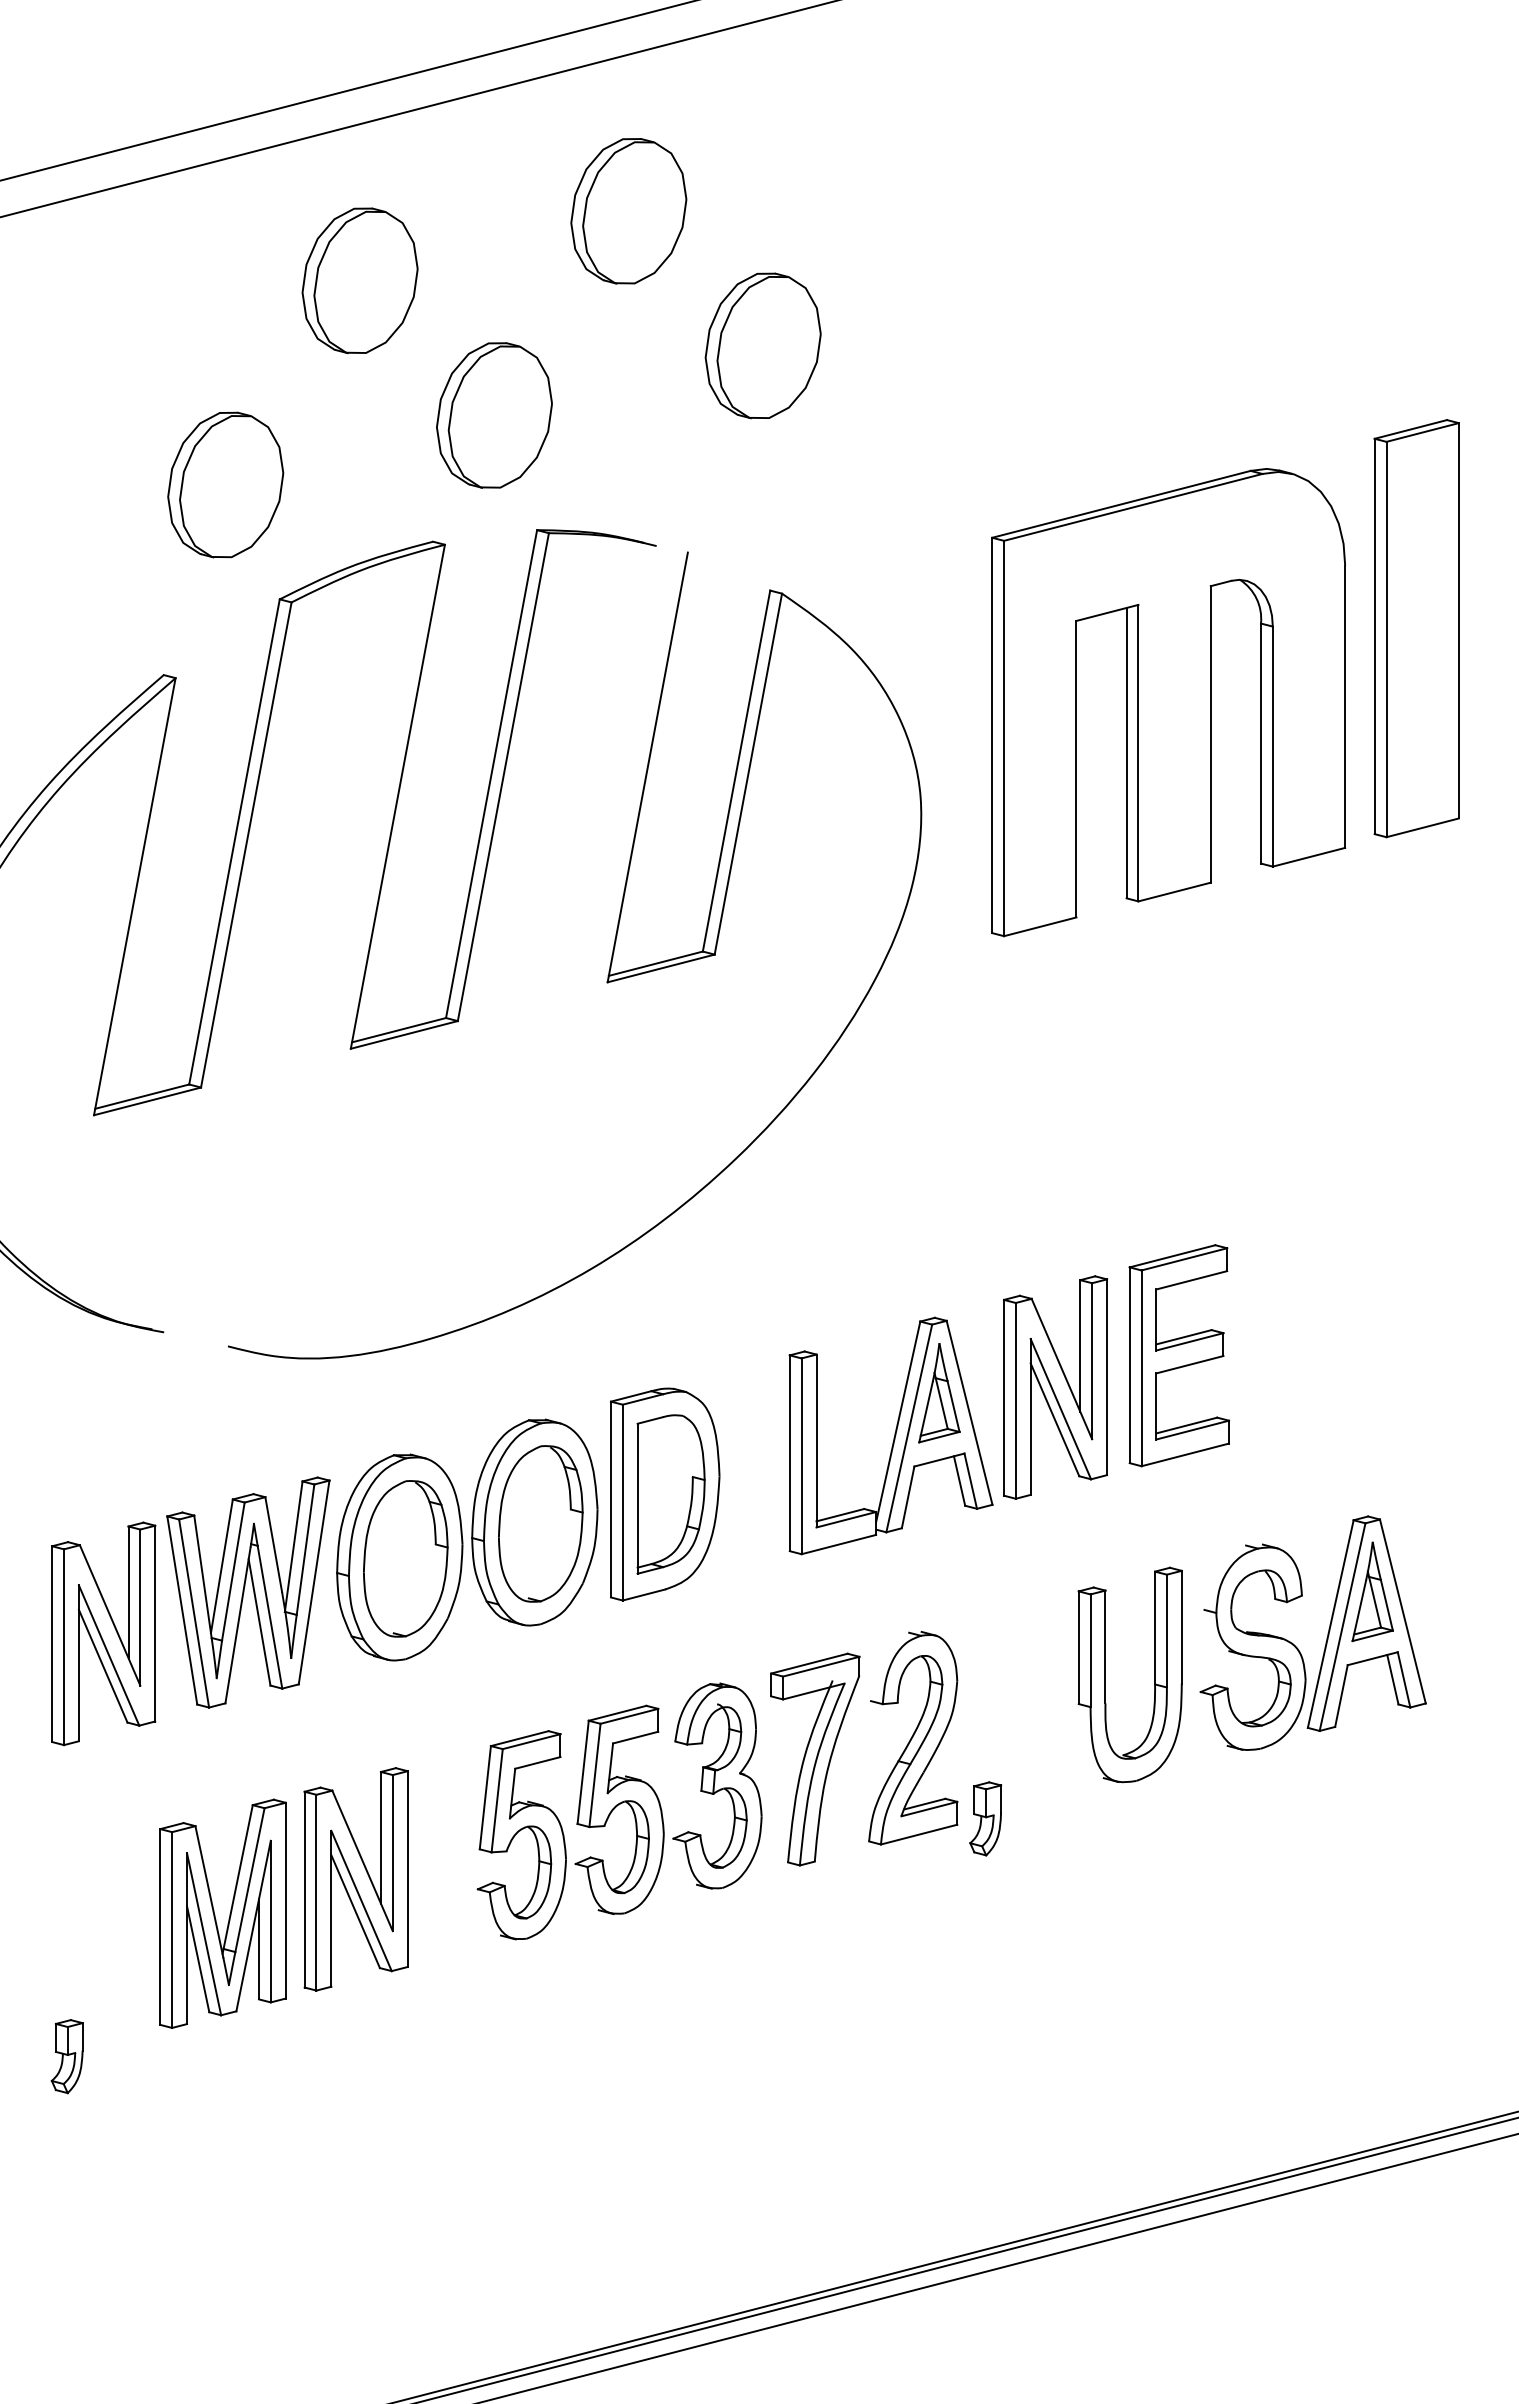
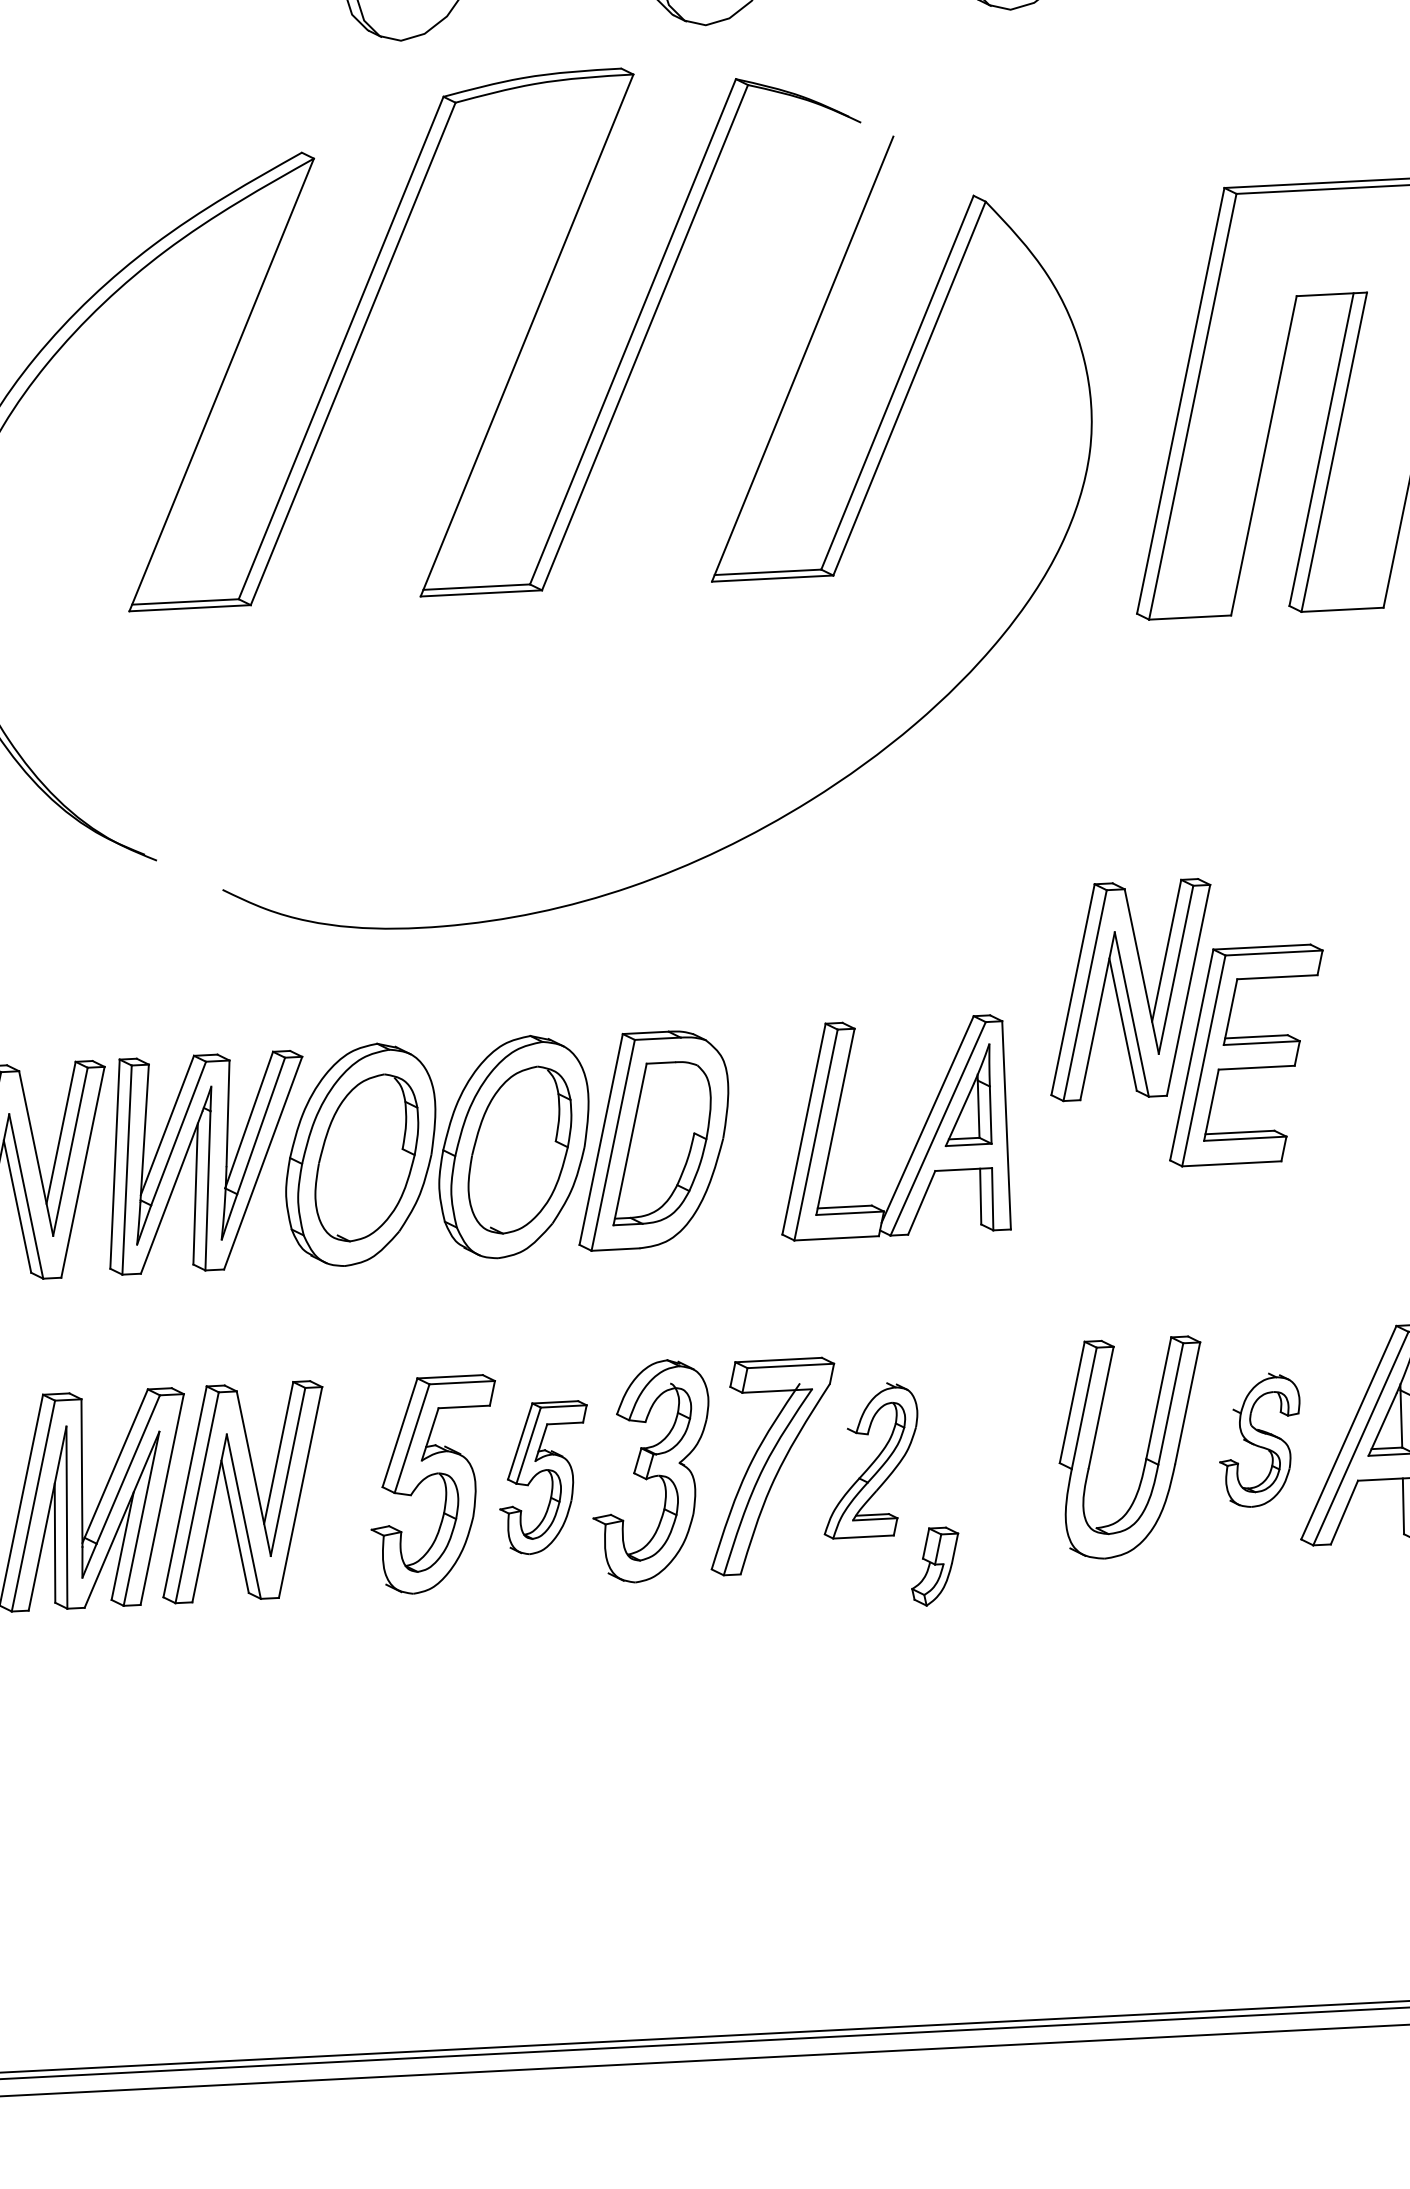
part: (1178, 1355) -> (1246, 1055), moved
part: (1055, 1387) -> (1130, 989), moved
part: (1252, 1646) -> (1259, 1439), size x0.6
part: (913, 1738) -> (874, 1463), size x0.7
part: (619, 1809) -> (541, 1475), size x0.7

